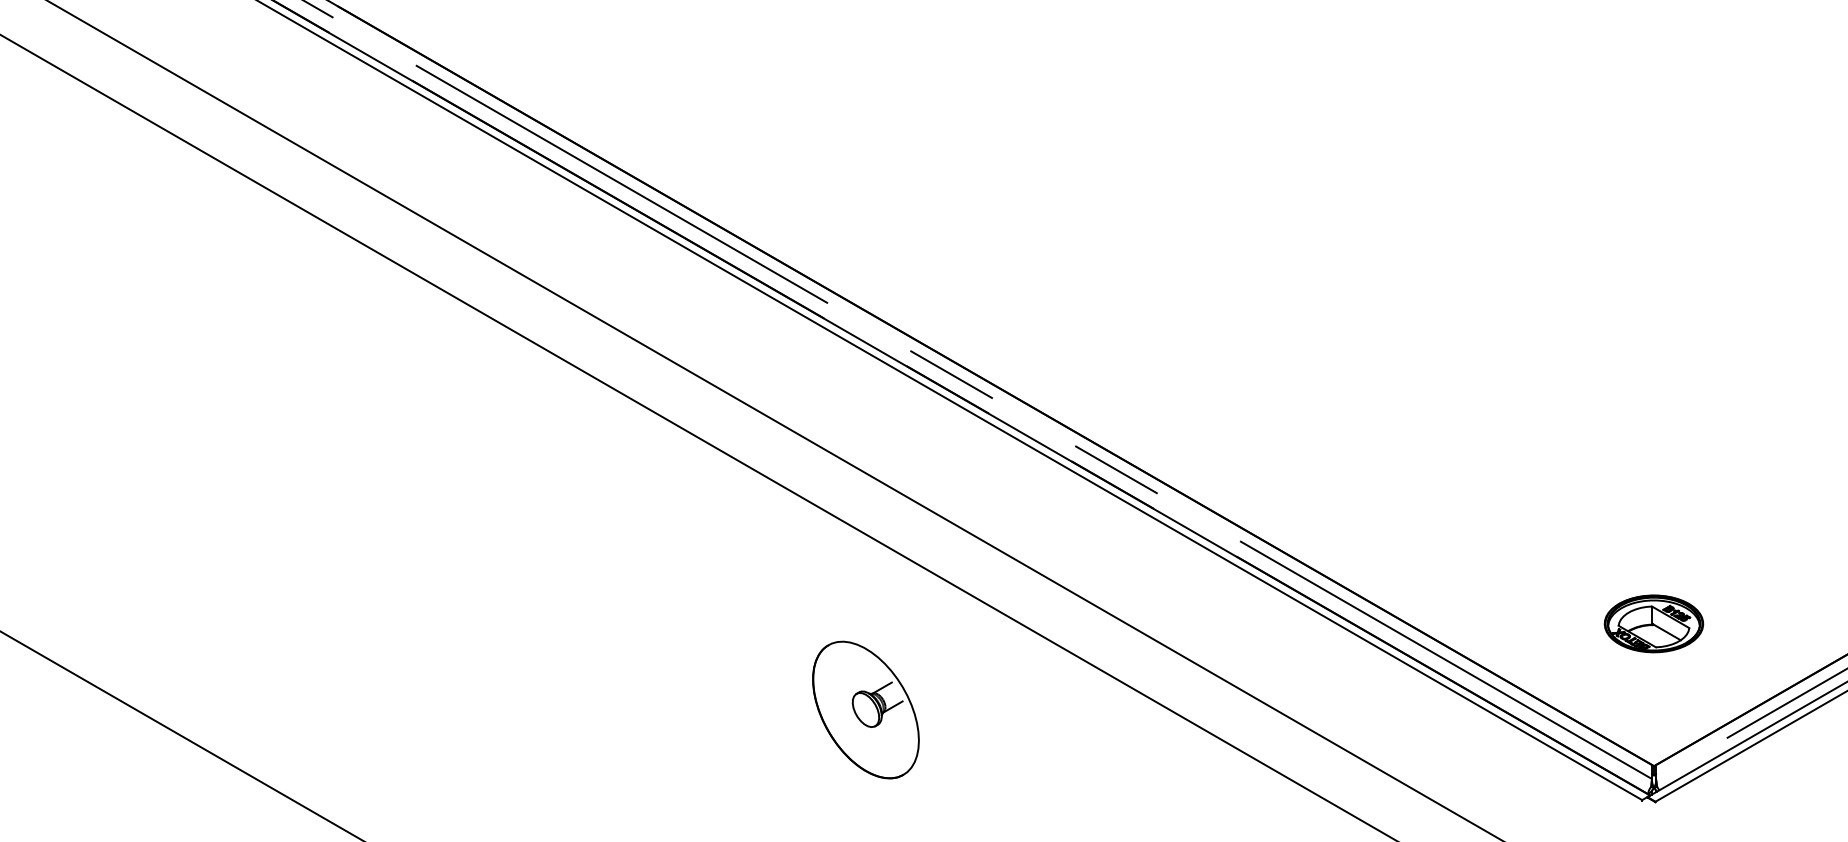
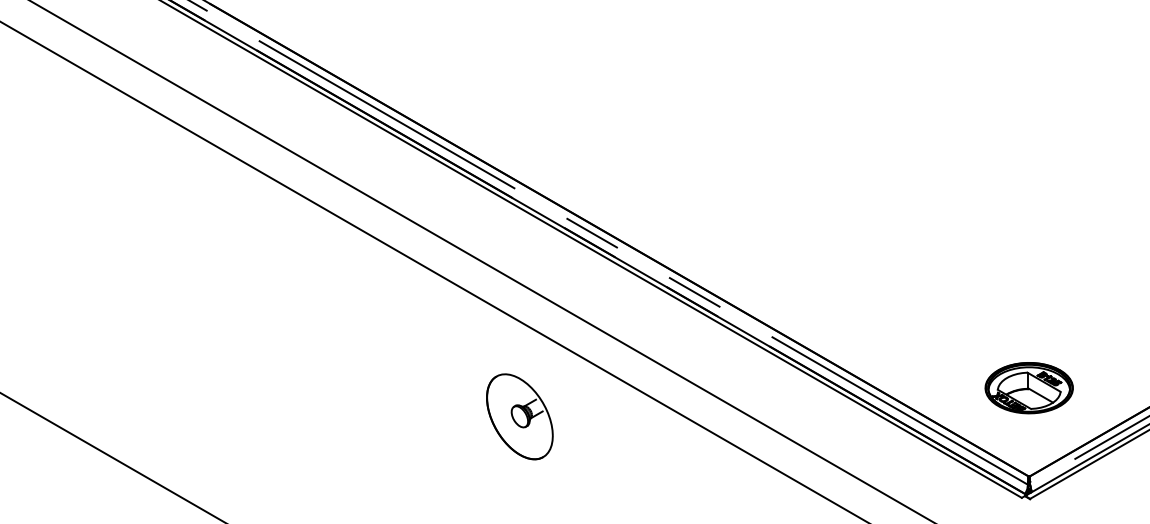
part: (1652, 624) -> (1028, 388), size x1.43
part: (865, 709) -> (519, 416), moved

